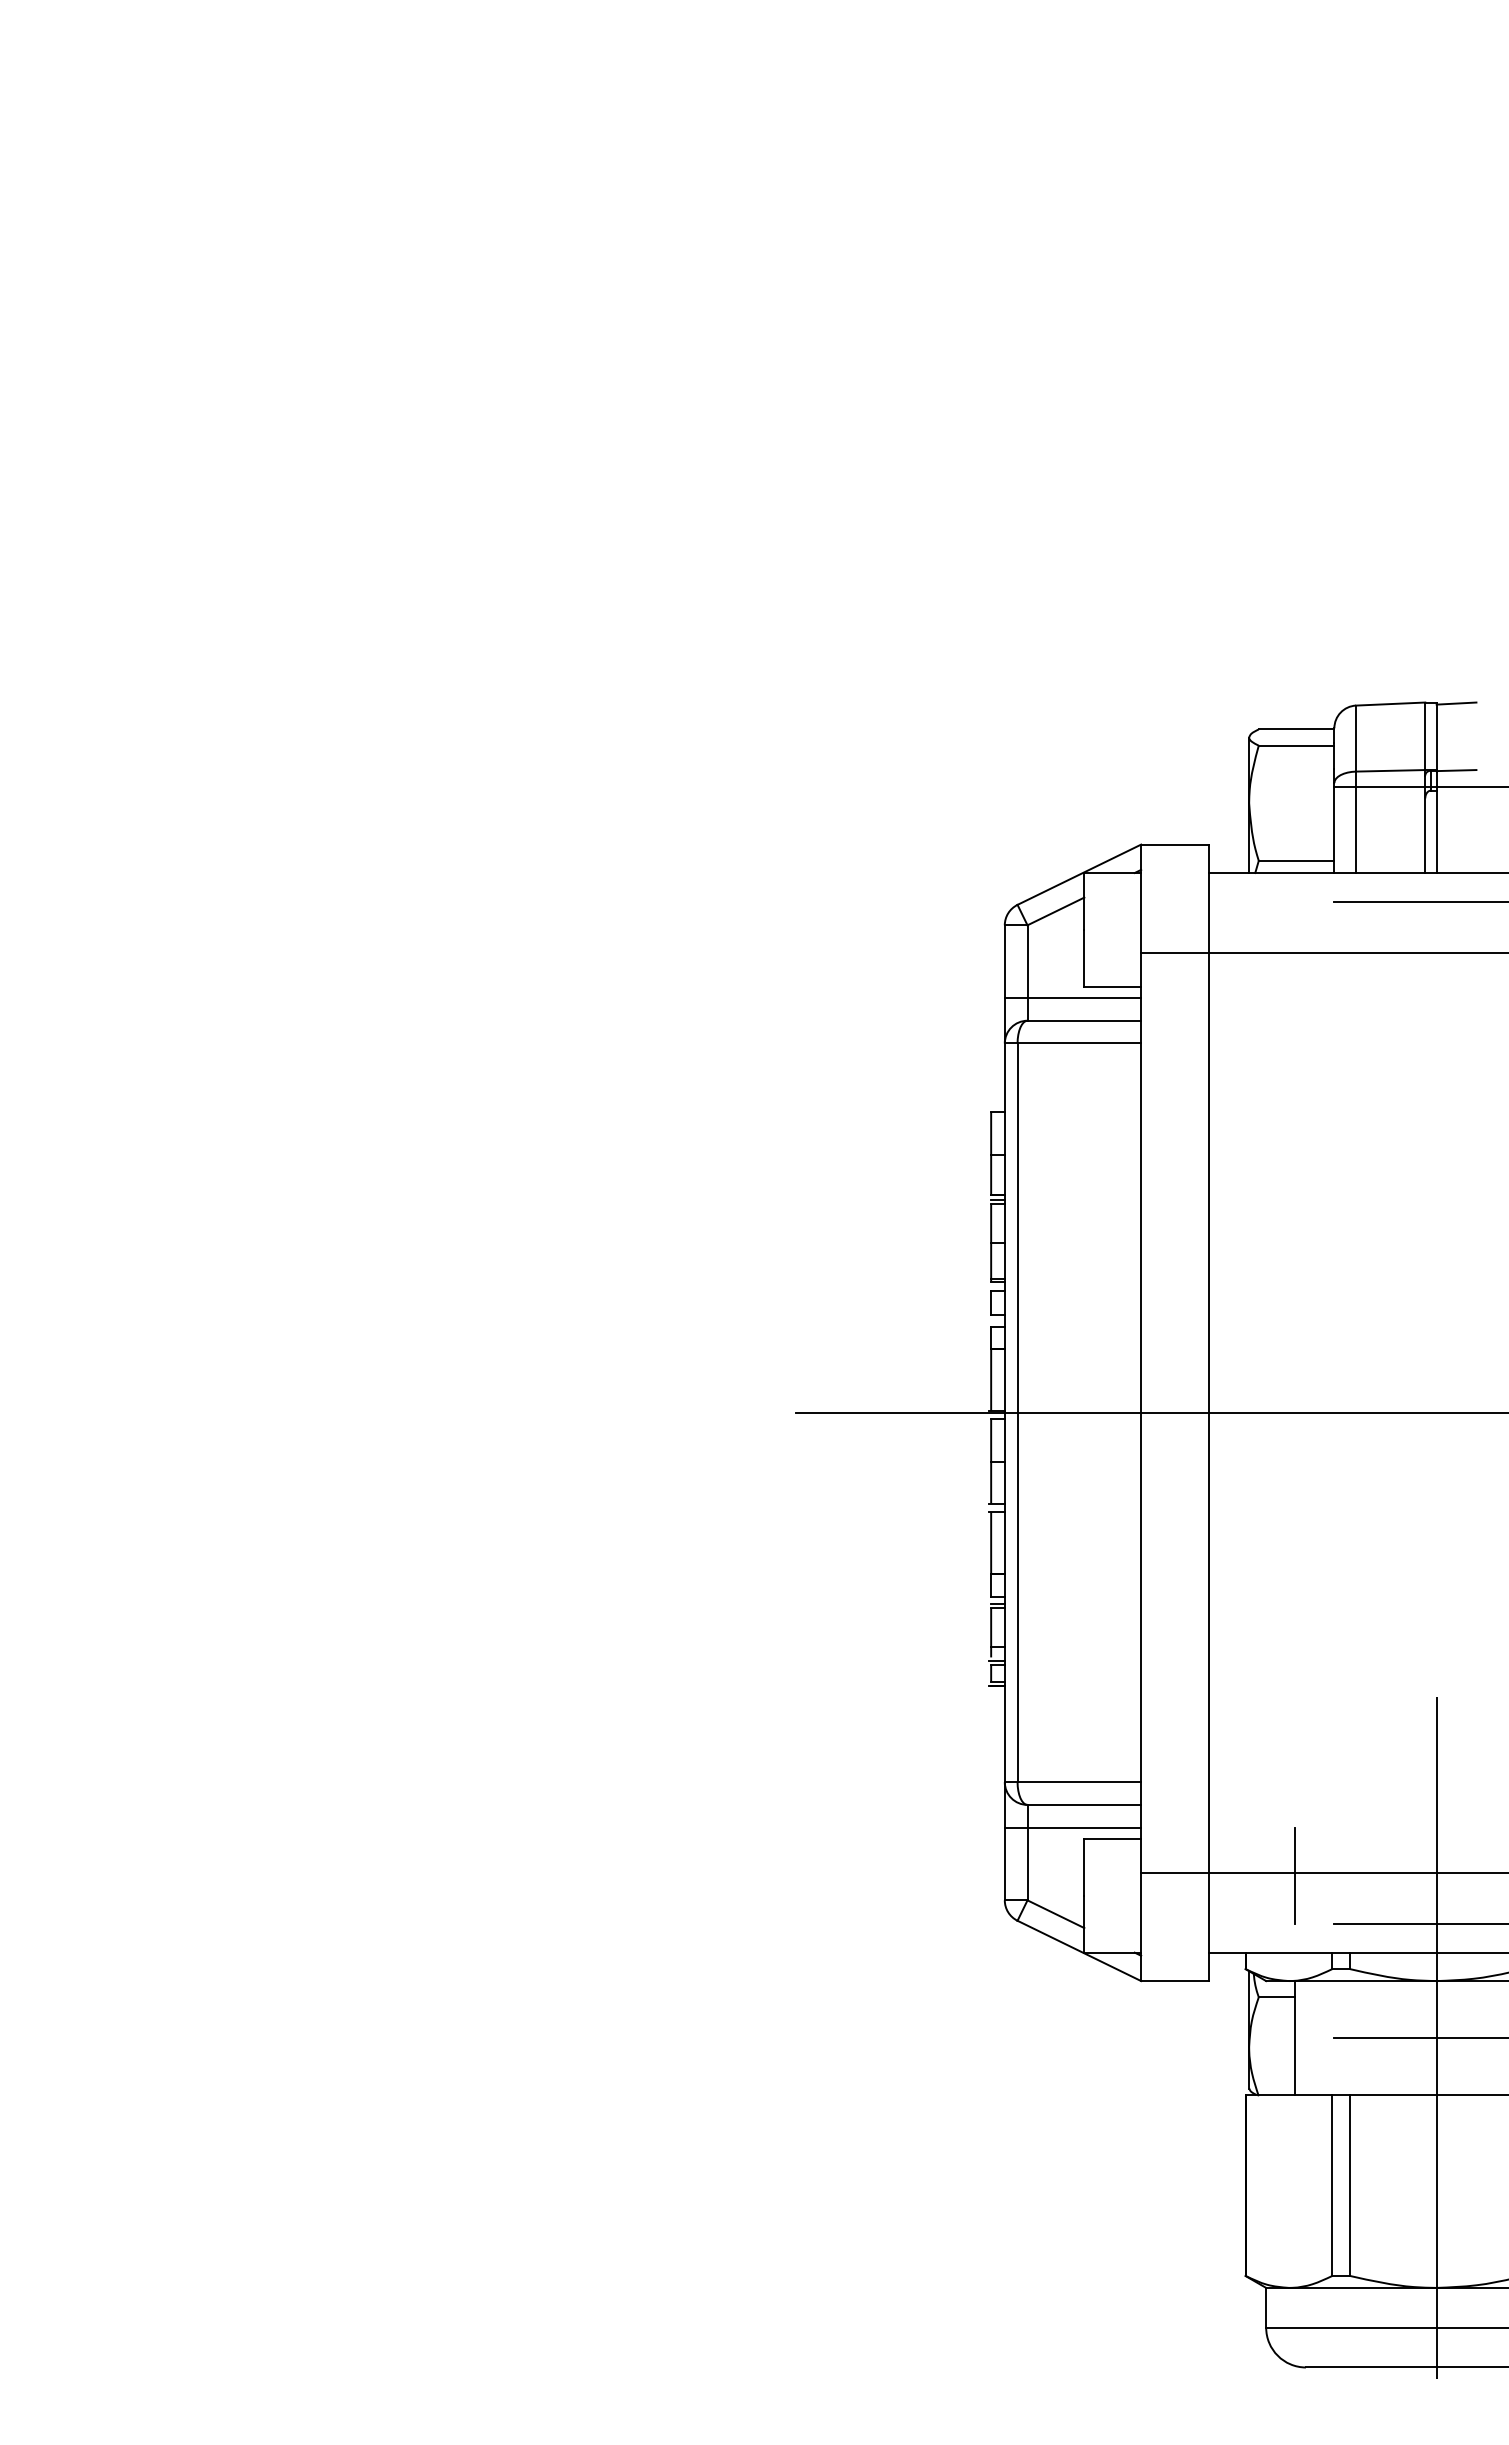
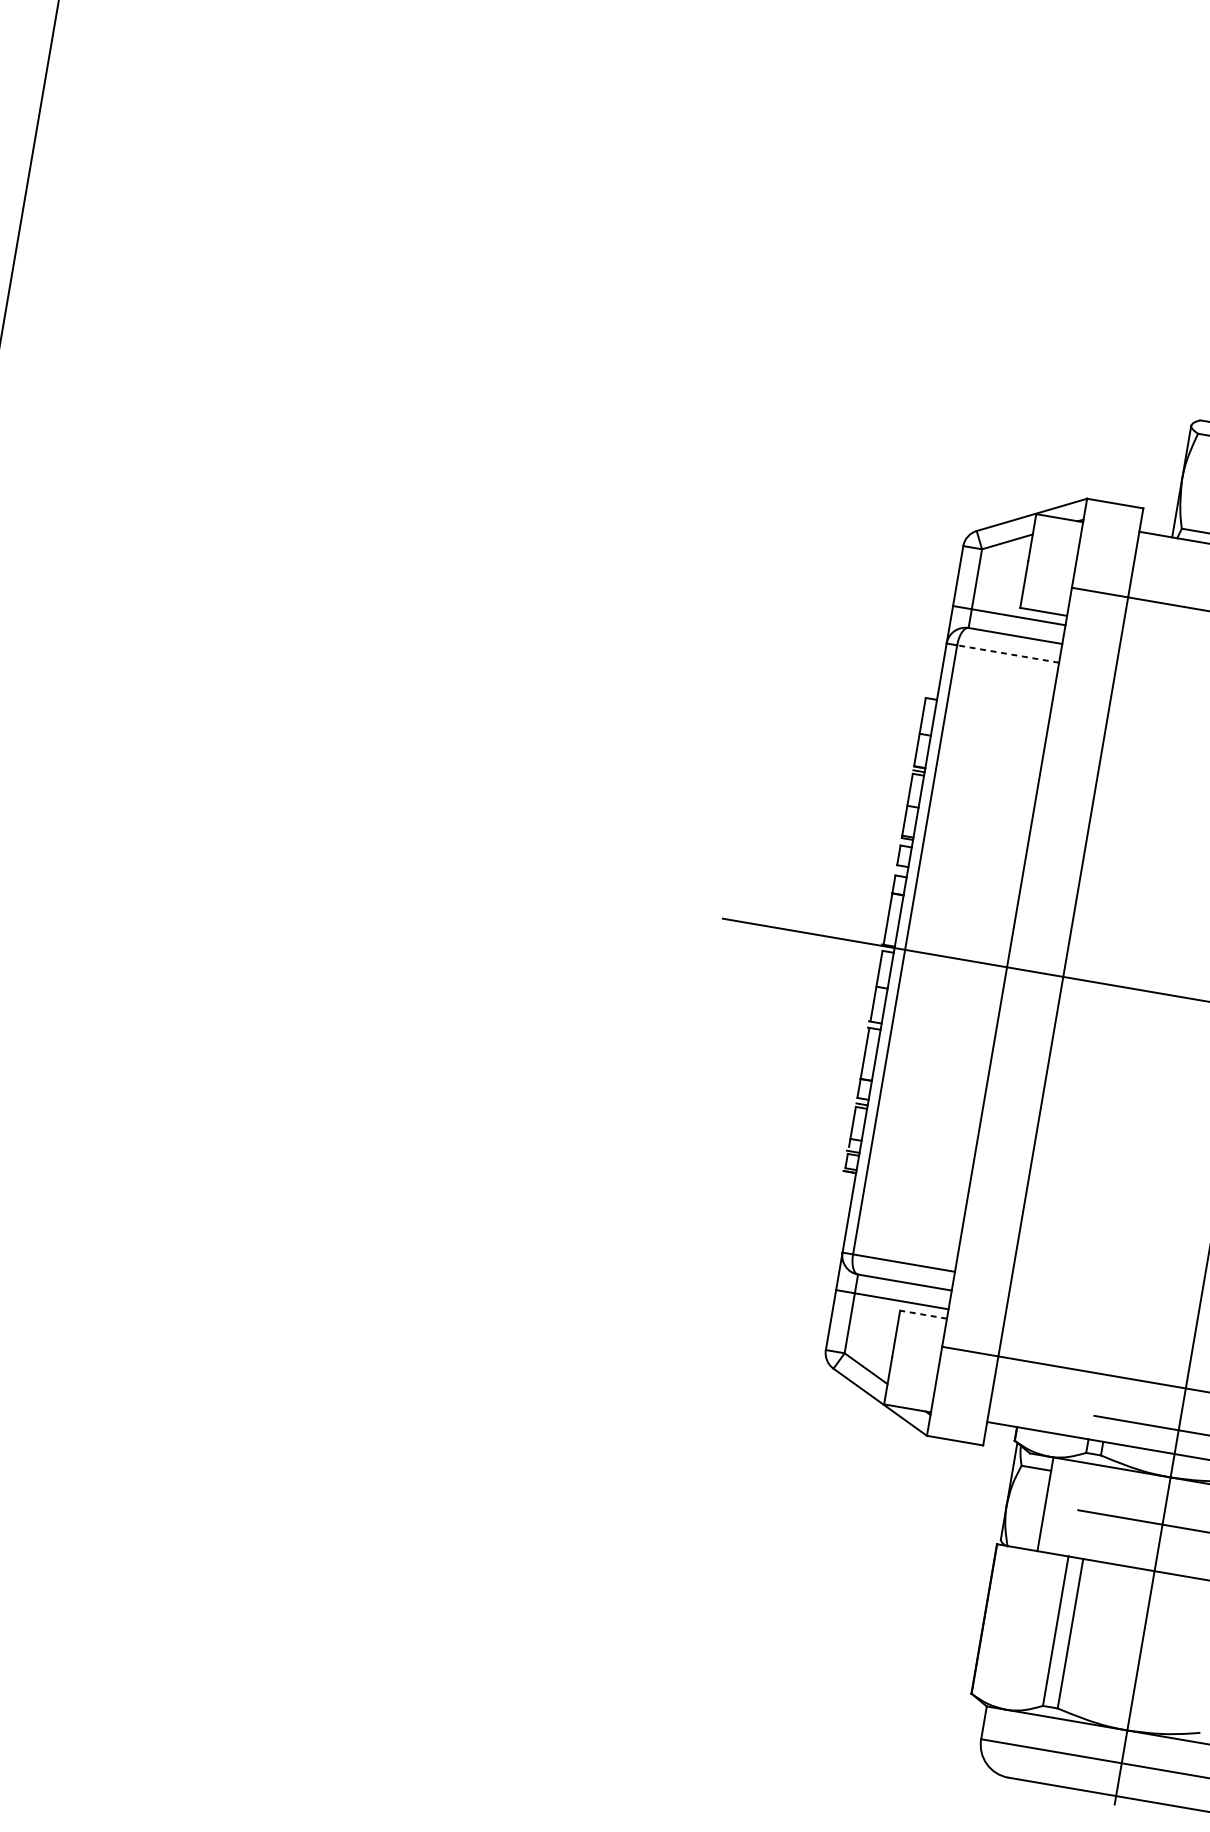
line: (1079, 1043) -> (1008, 654), solid -> dashed
line: (1112, 1839) -> (923, 1315), solid -> dashed
line: (1294, 1875) -> (1068, 1370), removed

